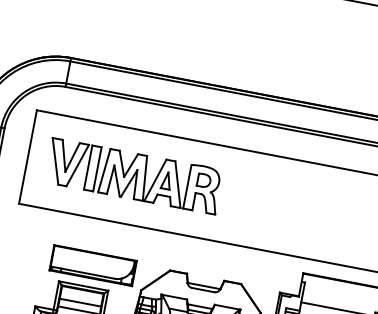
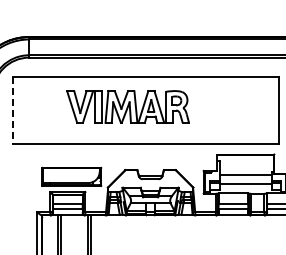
line: (27, 158) -> (12, 111), solid -> dashed
part: (133, 175) -> (127, 106), moved

